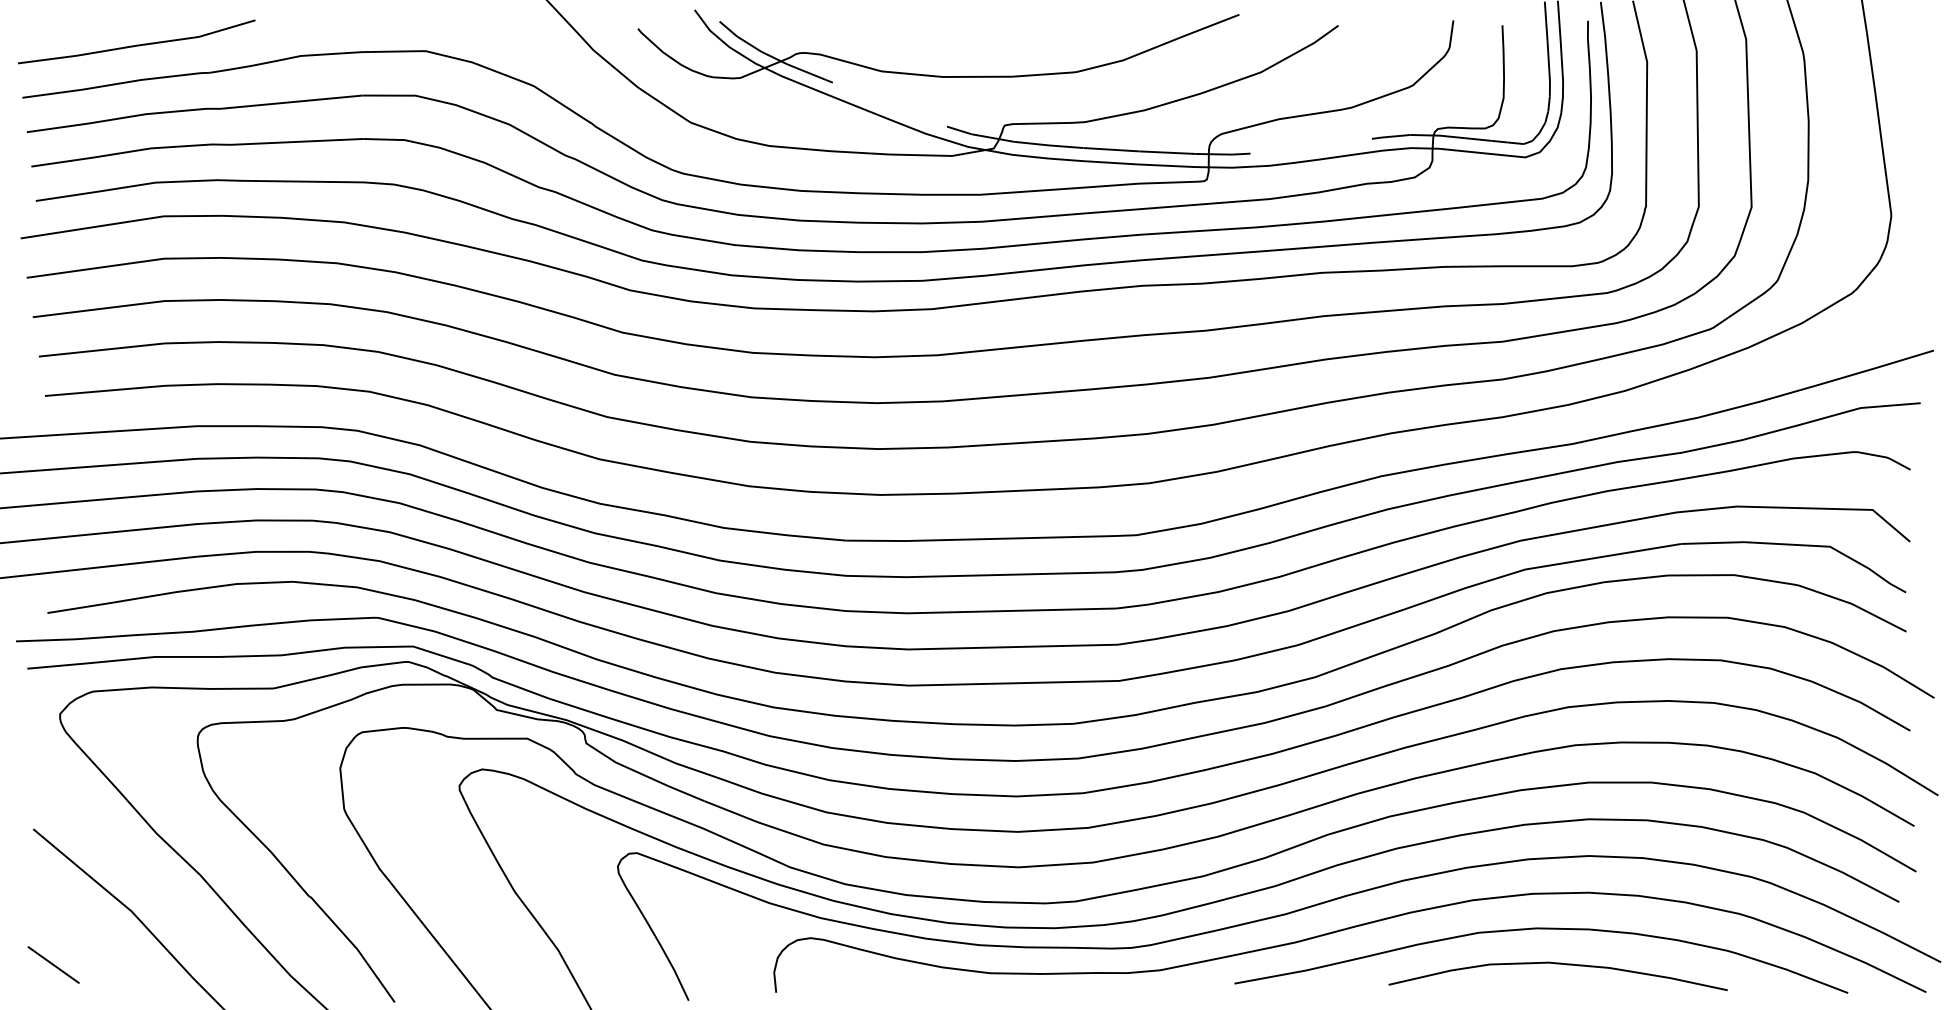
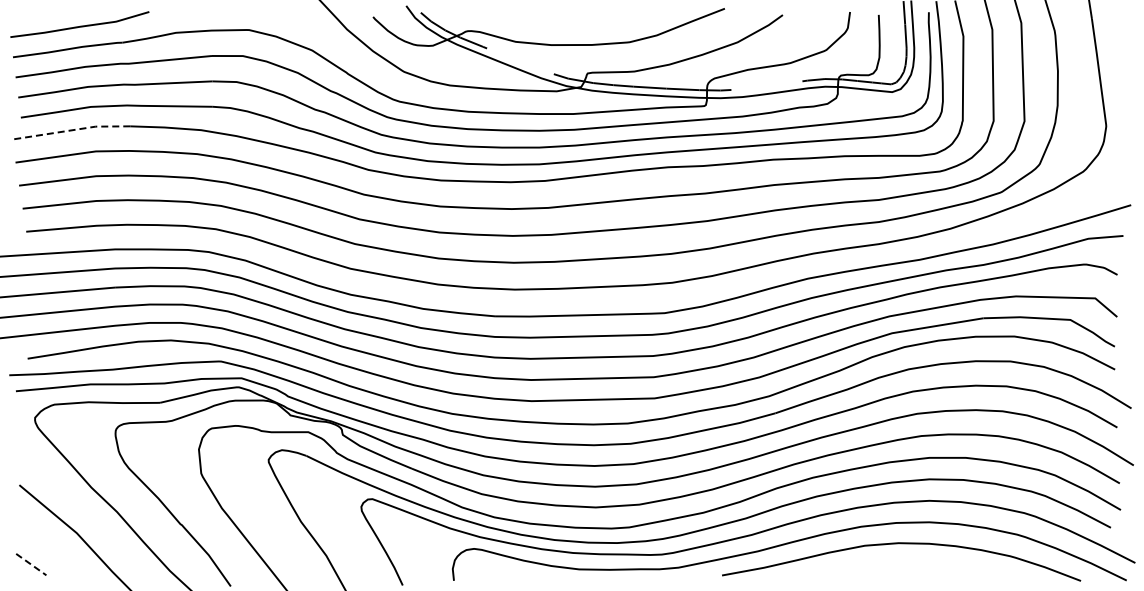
line: (122, 222) -> (71, 130), solid -> dashed
line: (54, 964) -> (31, 564), solid -> dashed
curve: (1558, 964) -> (911, 564), removed

